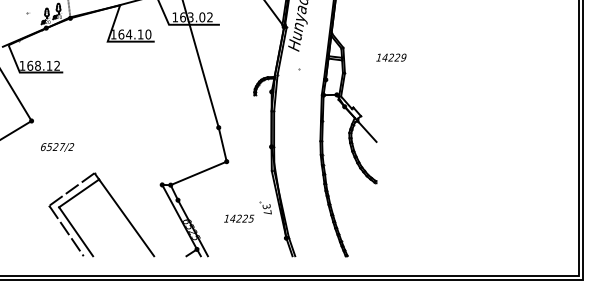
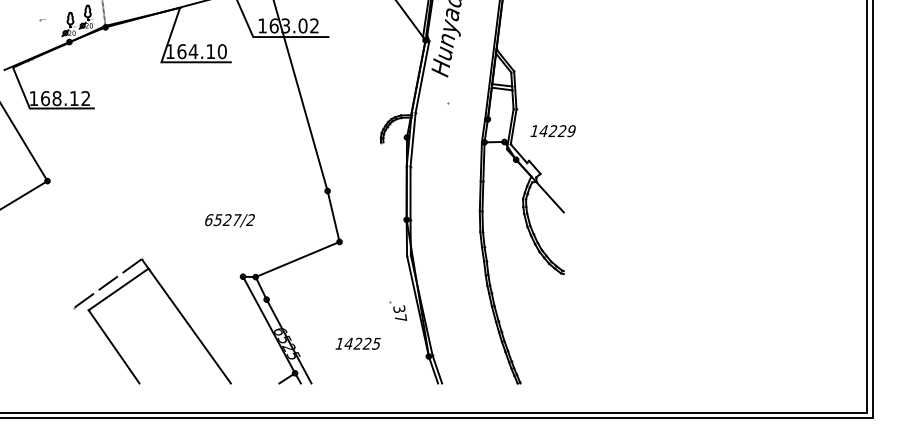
text: (391, 57) -> (553, 130), moved
text: (57, 147) -> (229, 220), moved
text: (239, 218) -> (358, 343), moved
line: (66, 230) -> (99, 344), removed

